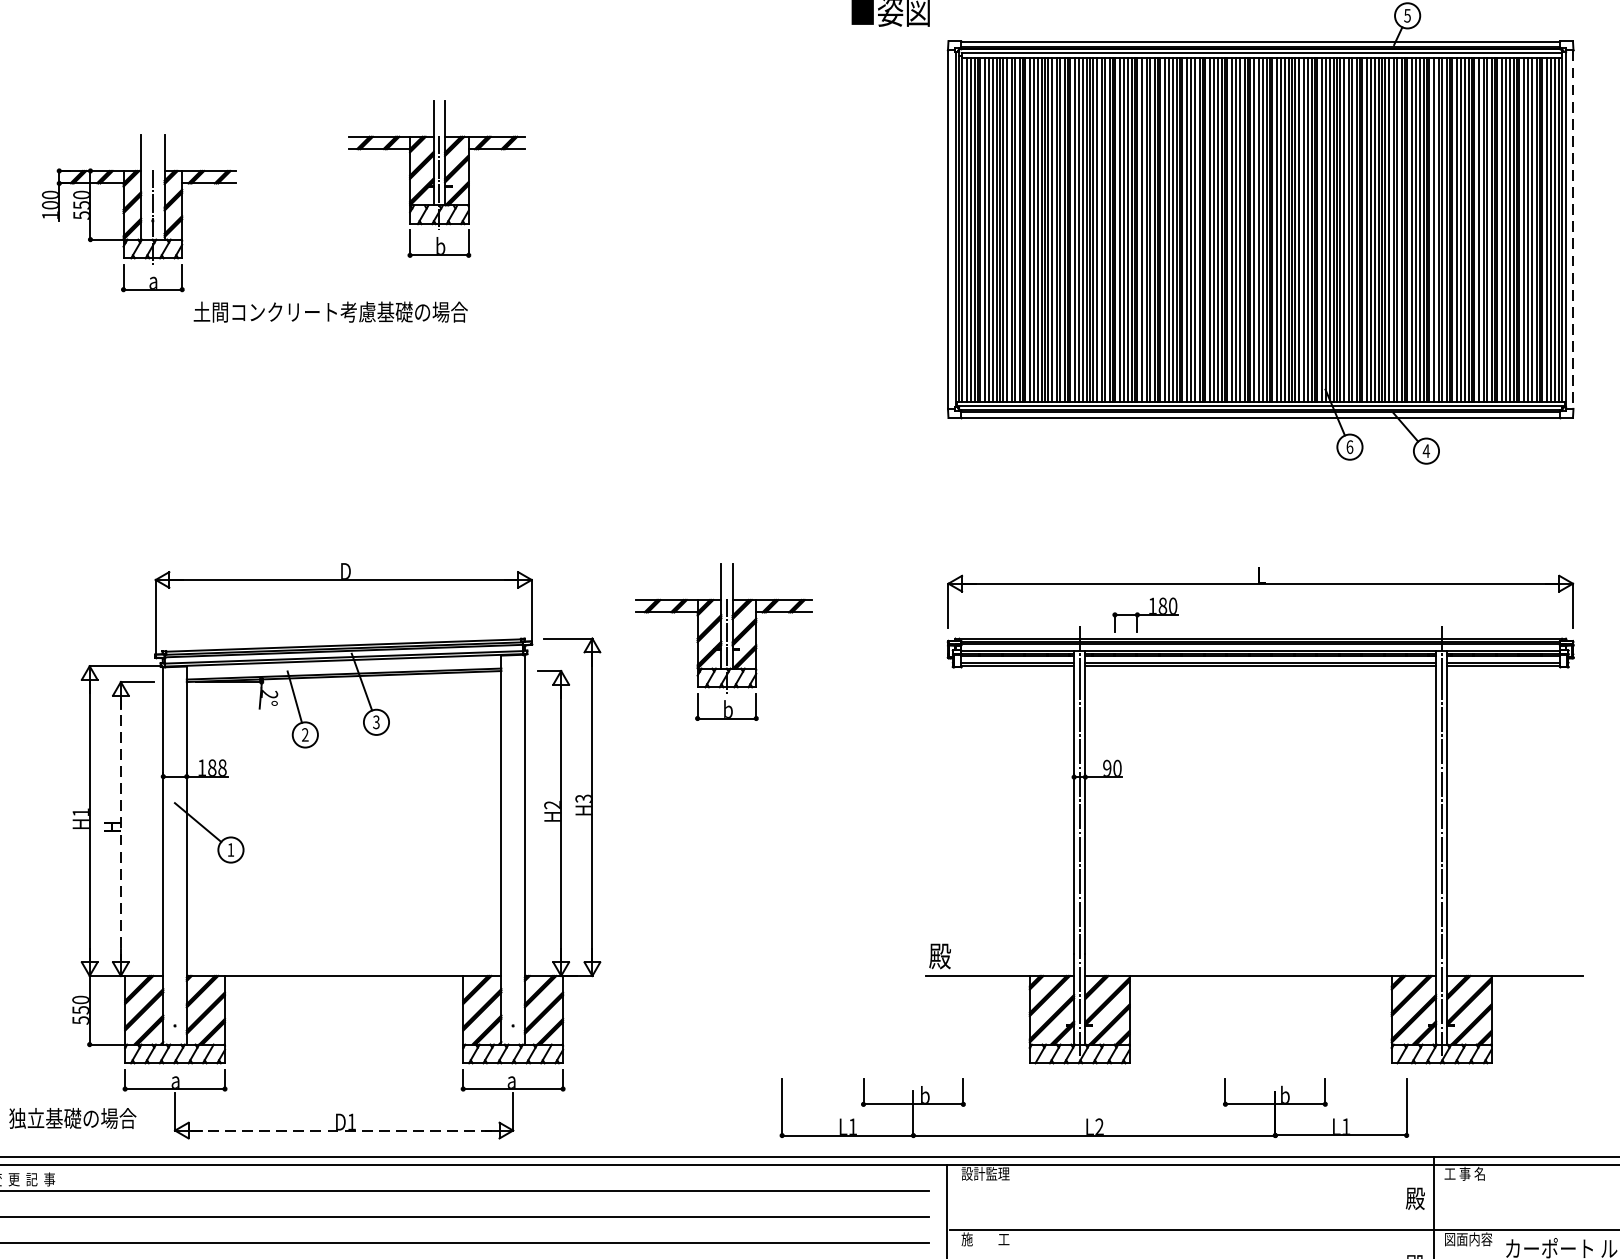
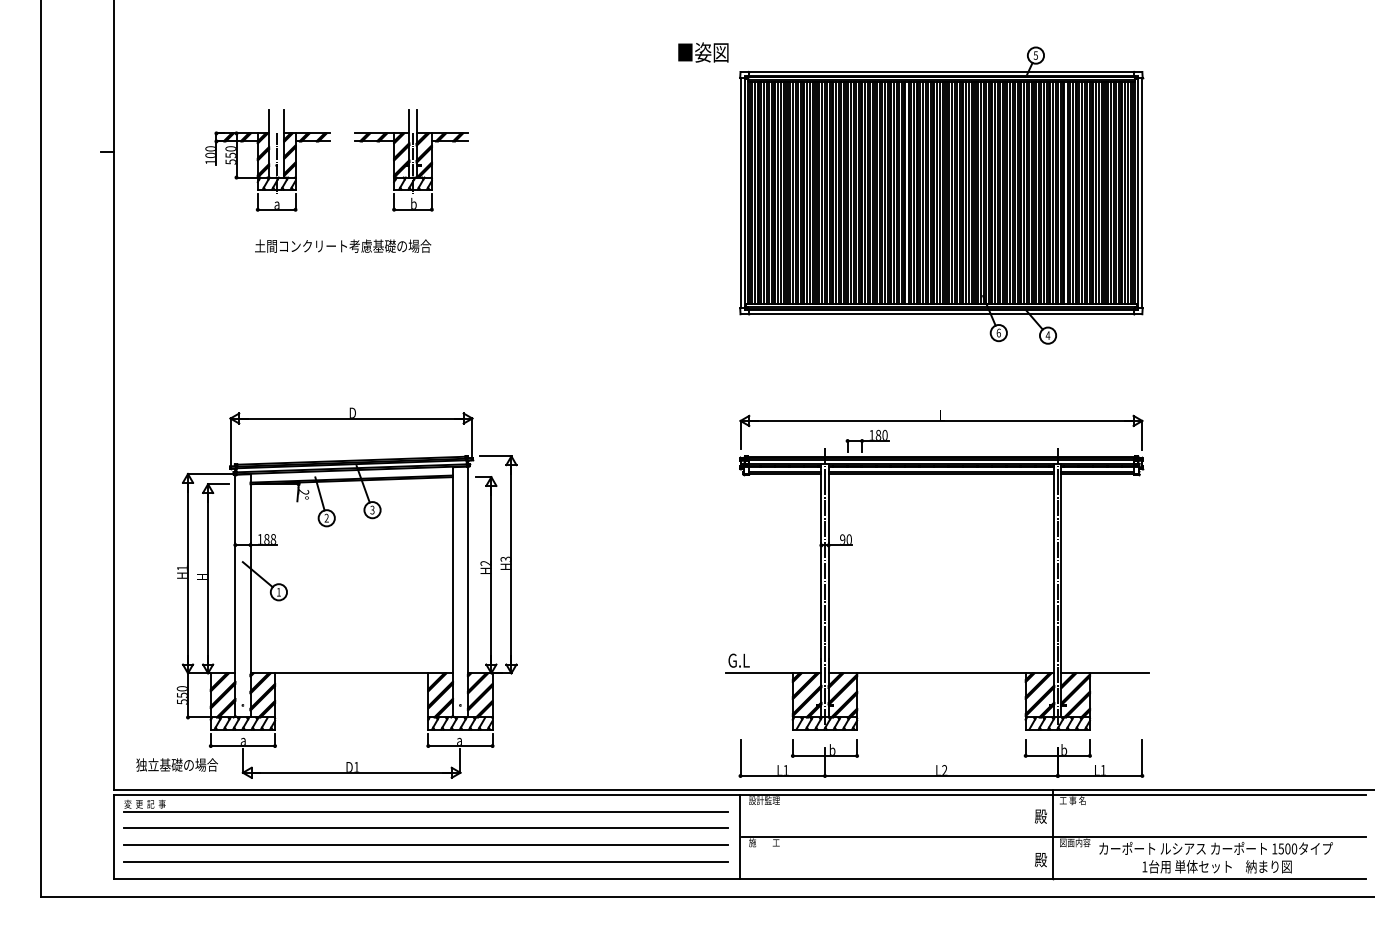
part: (138, 213) -> (267, 160), moved
line: (1573, 230) -> (1142, 193), dashed -> solid
part: (724, 642) -> (596, 458), removed
line: (121, 830) -> (208, 579), dashed -> solid
text: (945, 956) -> (738, 660), 殿 -> G.L
part: (1096, 1119) -> (942, 765), moved
line: (343, 1130) -> (351, 772), dashed -> solid

